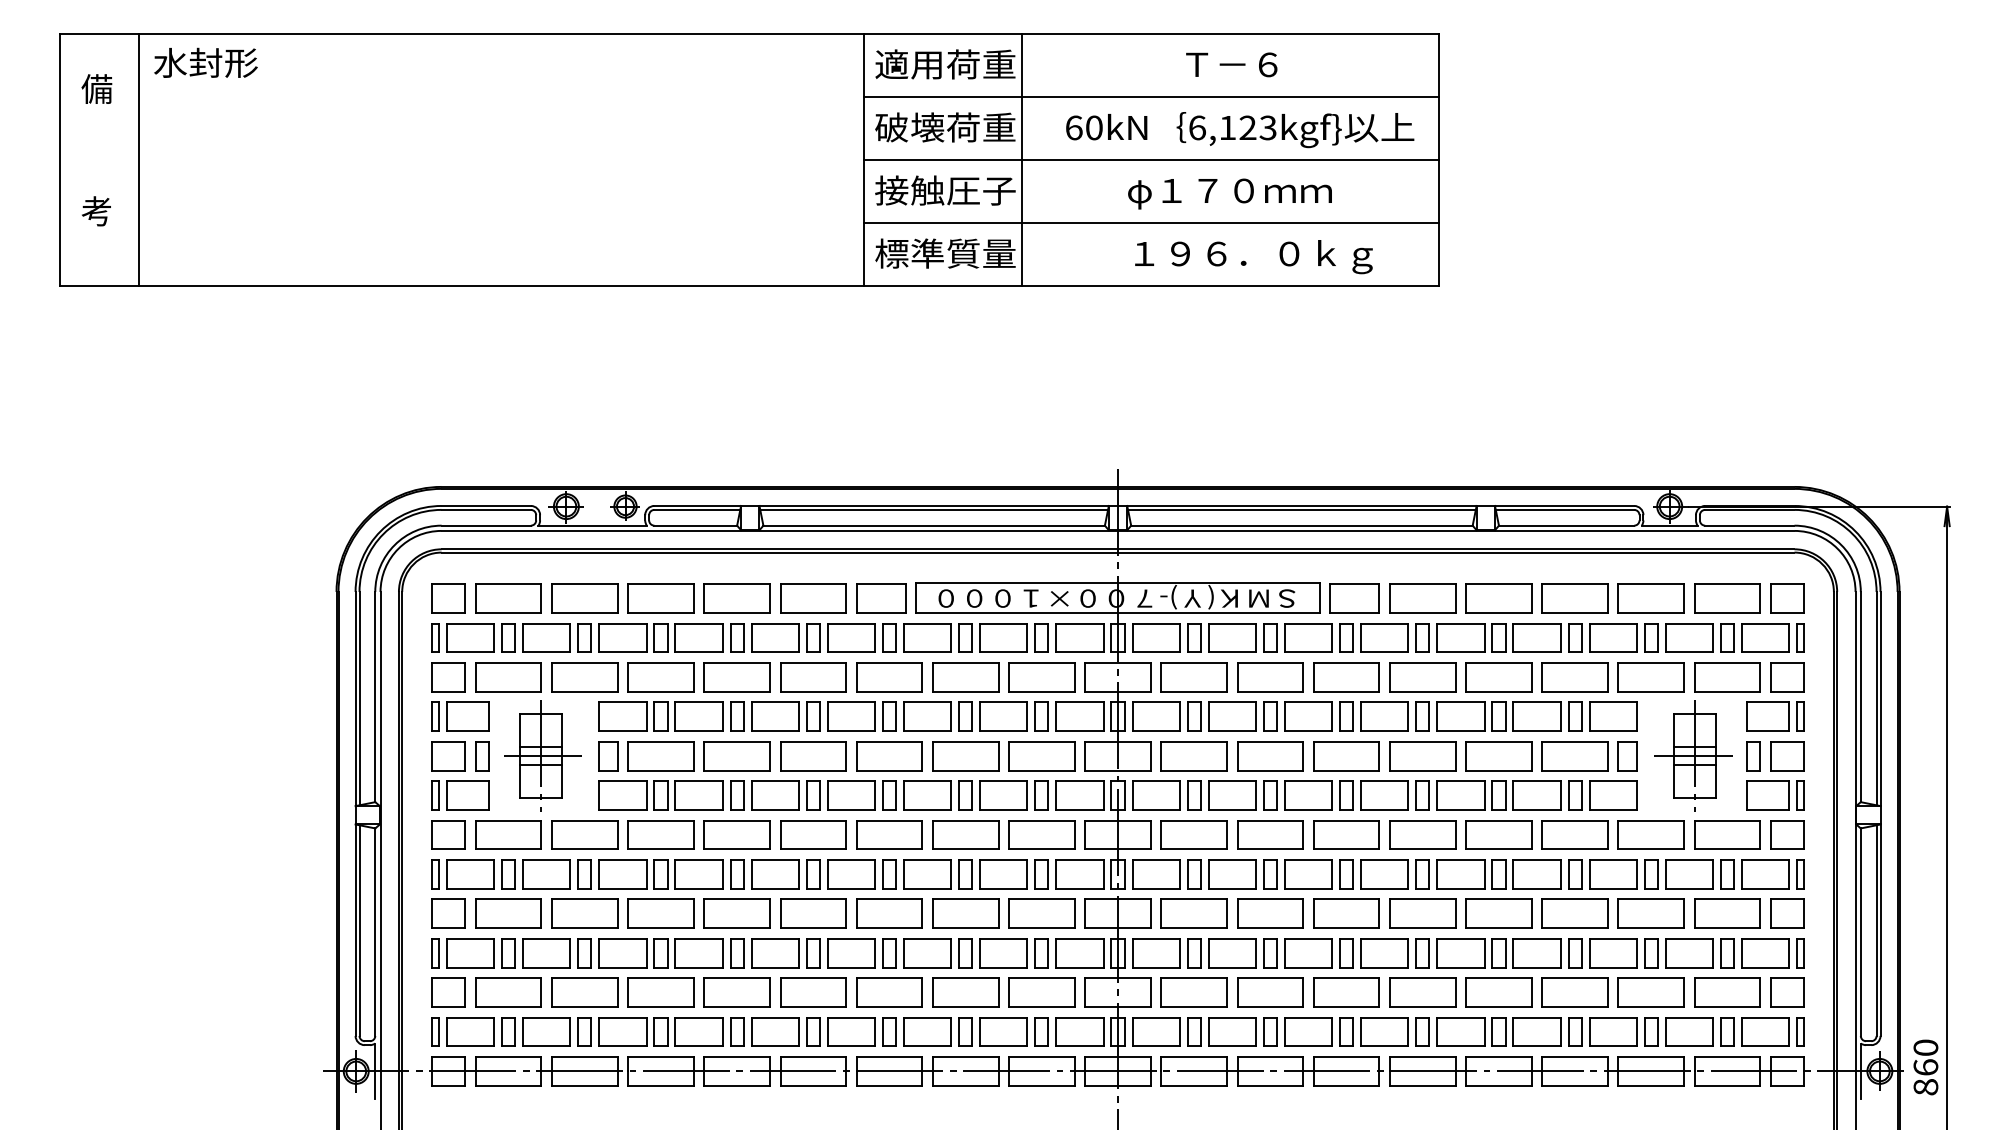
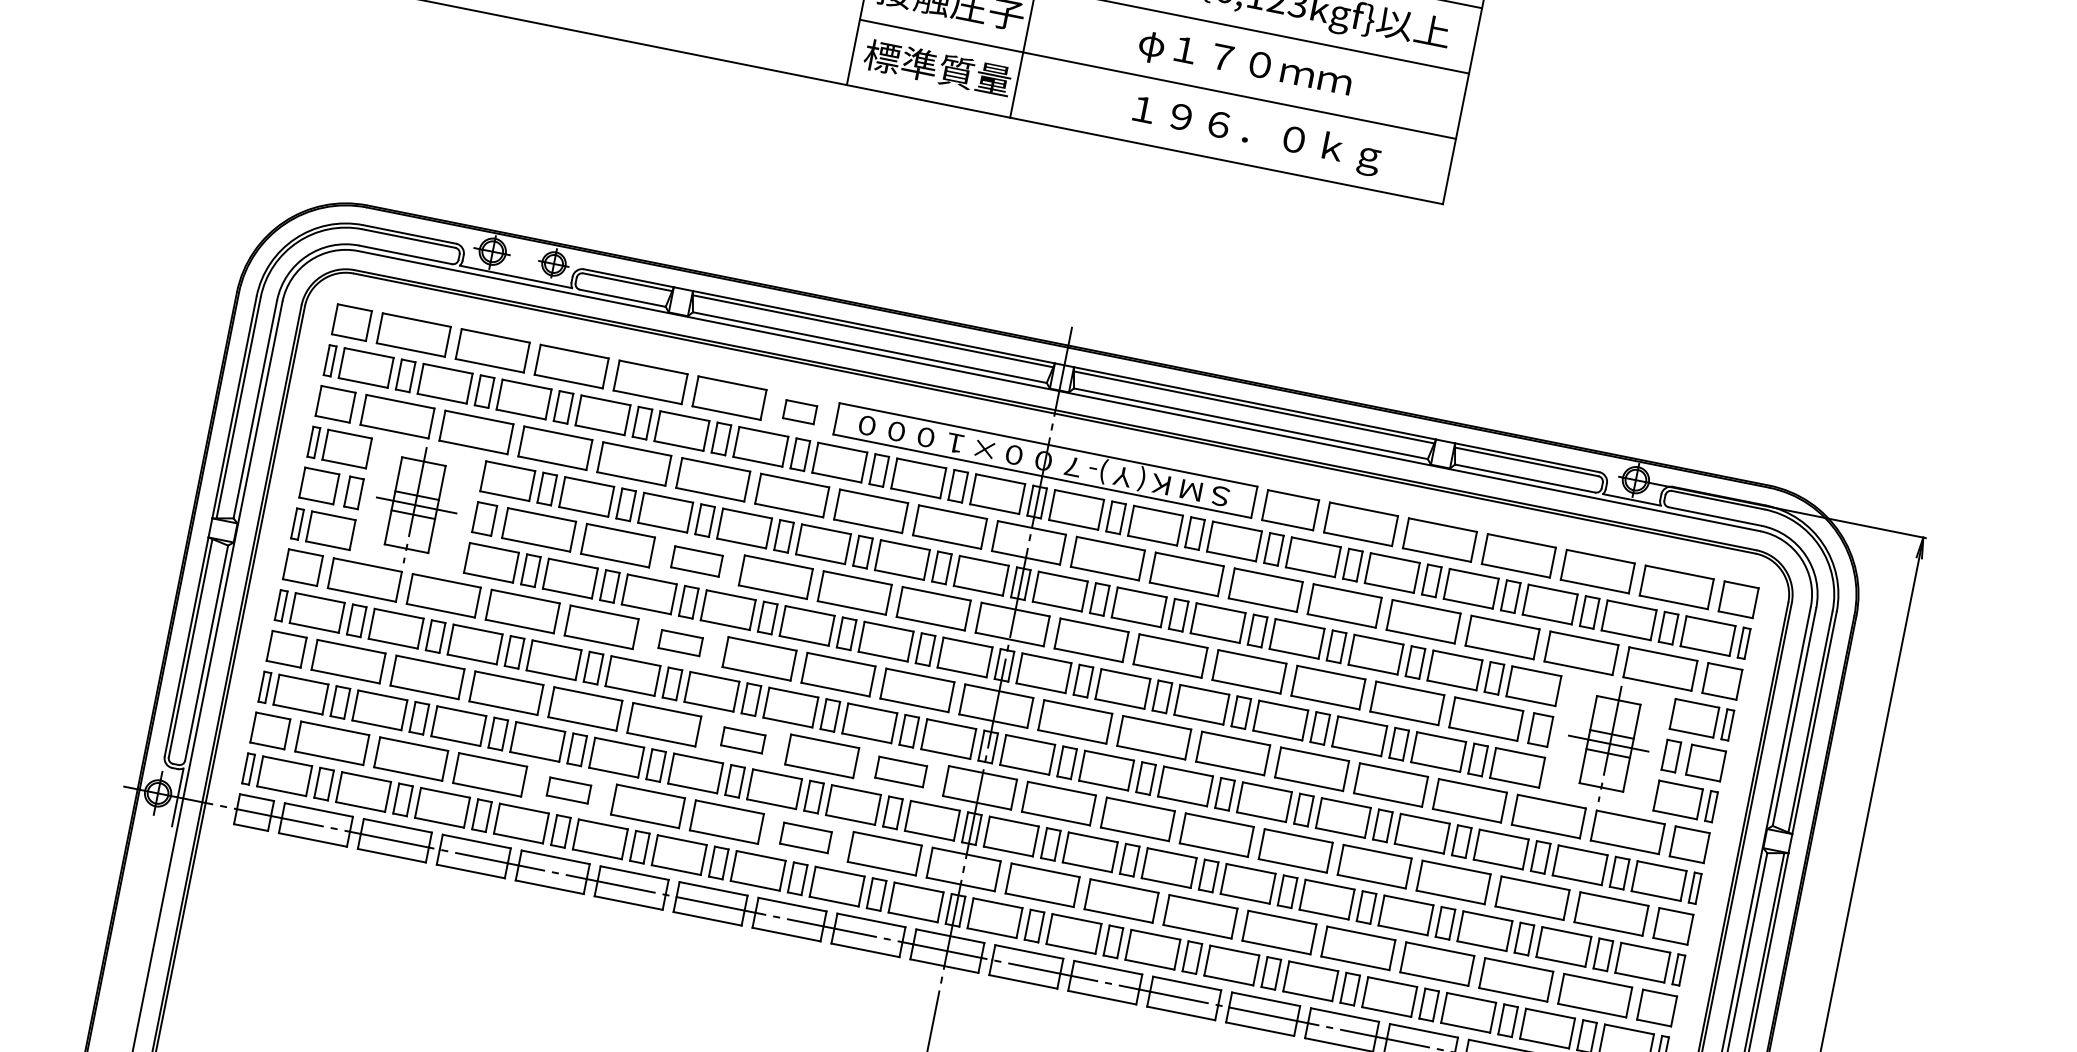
part: (881, 598) -> (800, 412), size x0.6
part: (813, 756) -> (697, 561), size x0.7
part: (813, 834) -> (680, 642), size x0.6
part: (889, 913) -> (743, 740), size x0.6
part: (1041, 913) -> (900, 771), size x0.7
part: (736, 992) -> (568, 790), size x0.6
part: (965, 992) -> (805, 837), size x0.7

